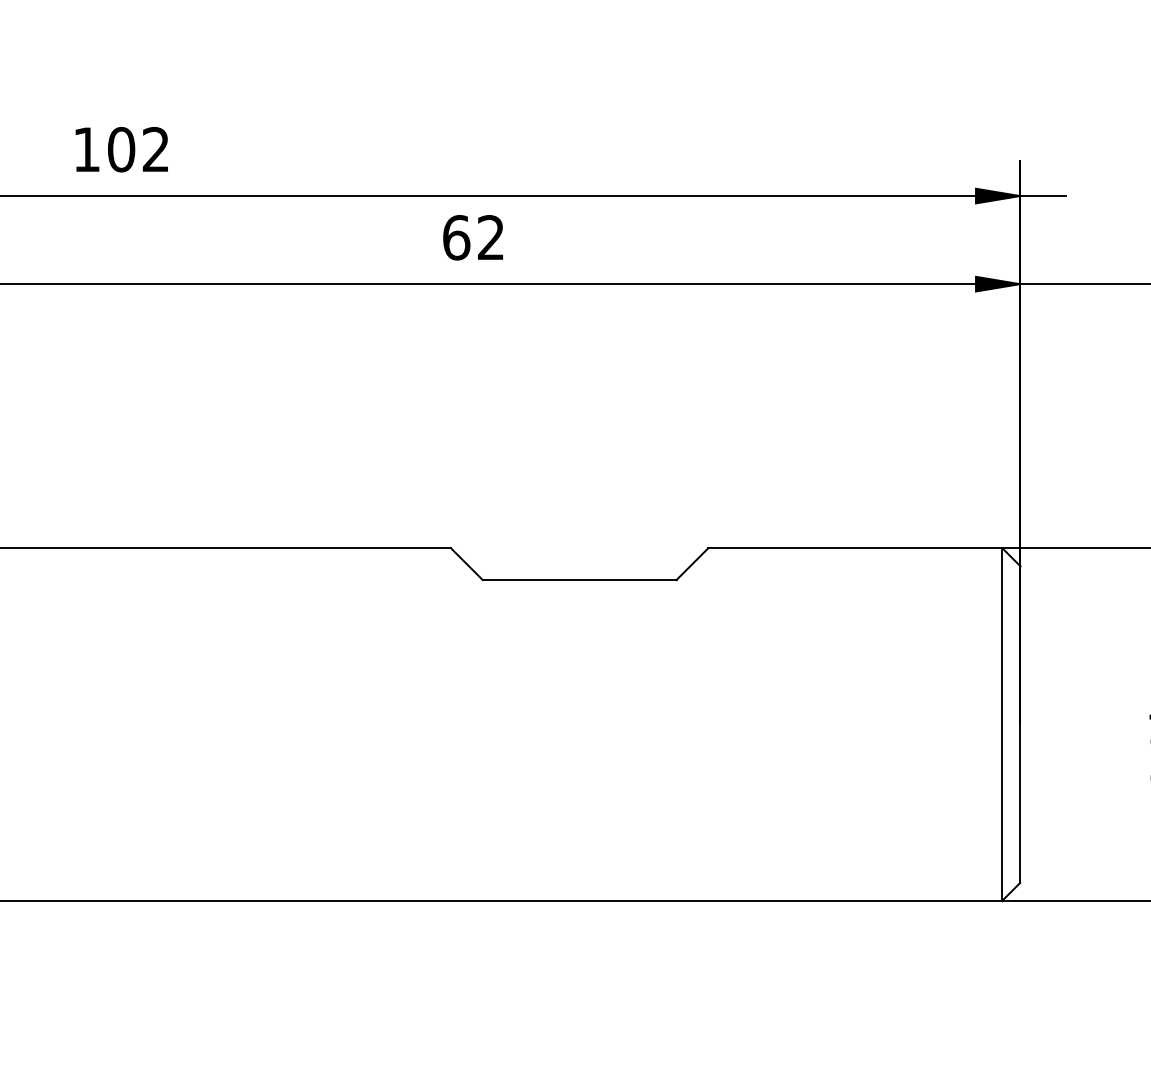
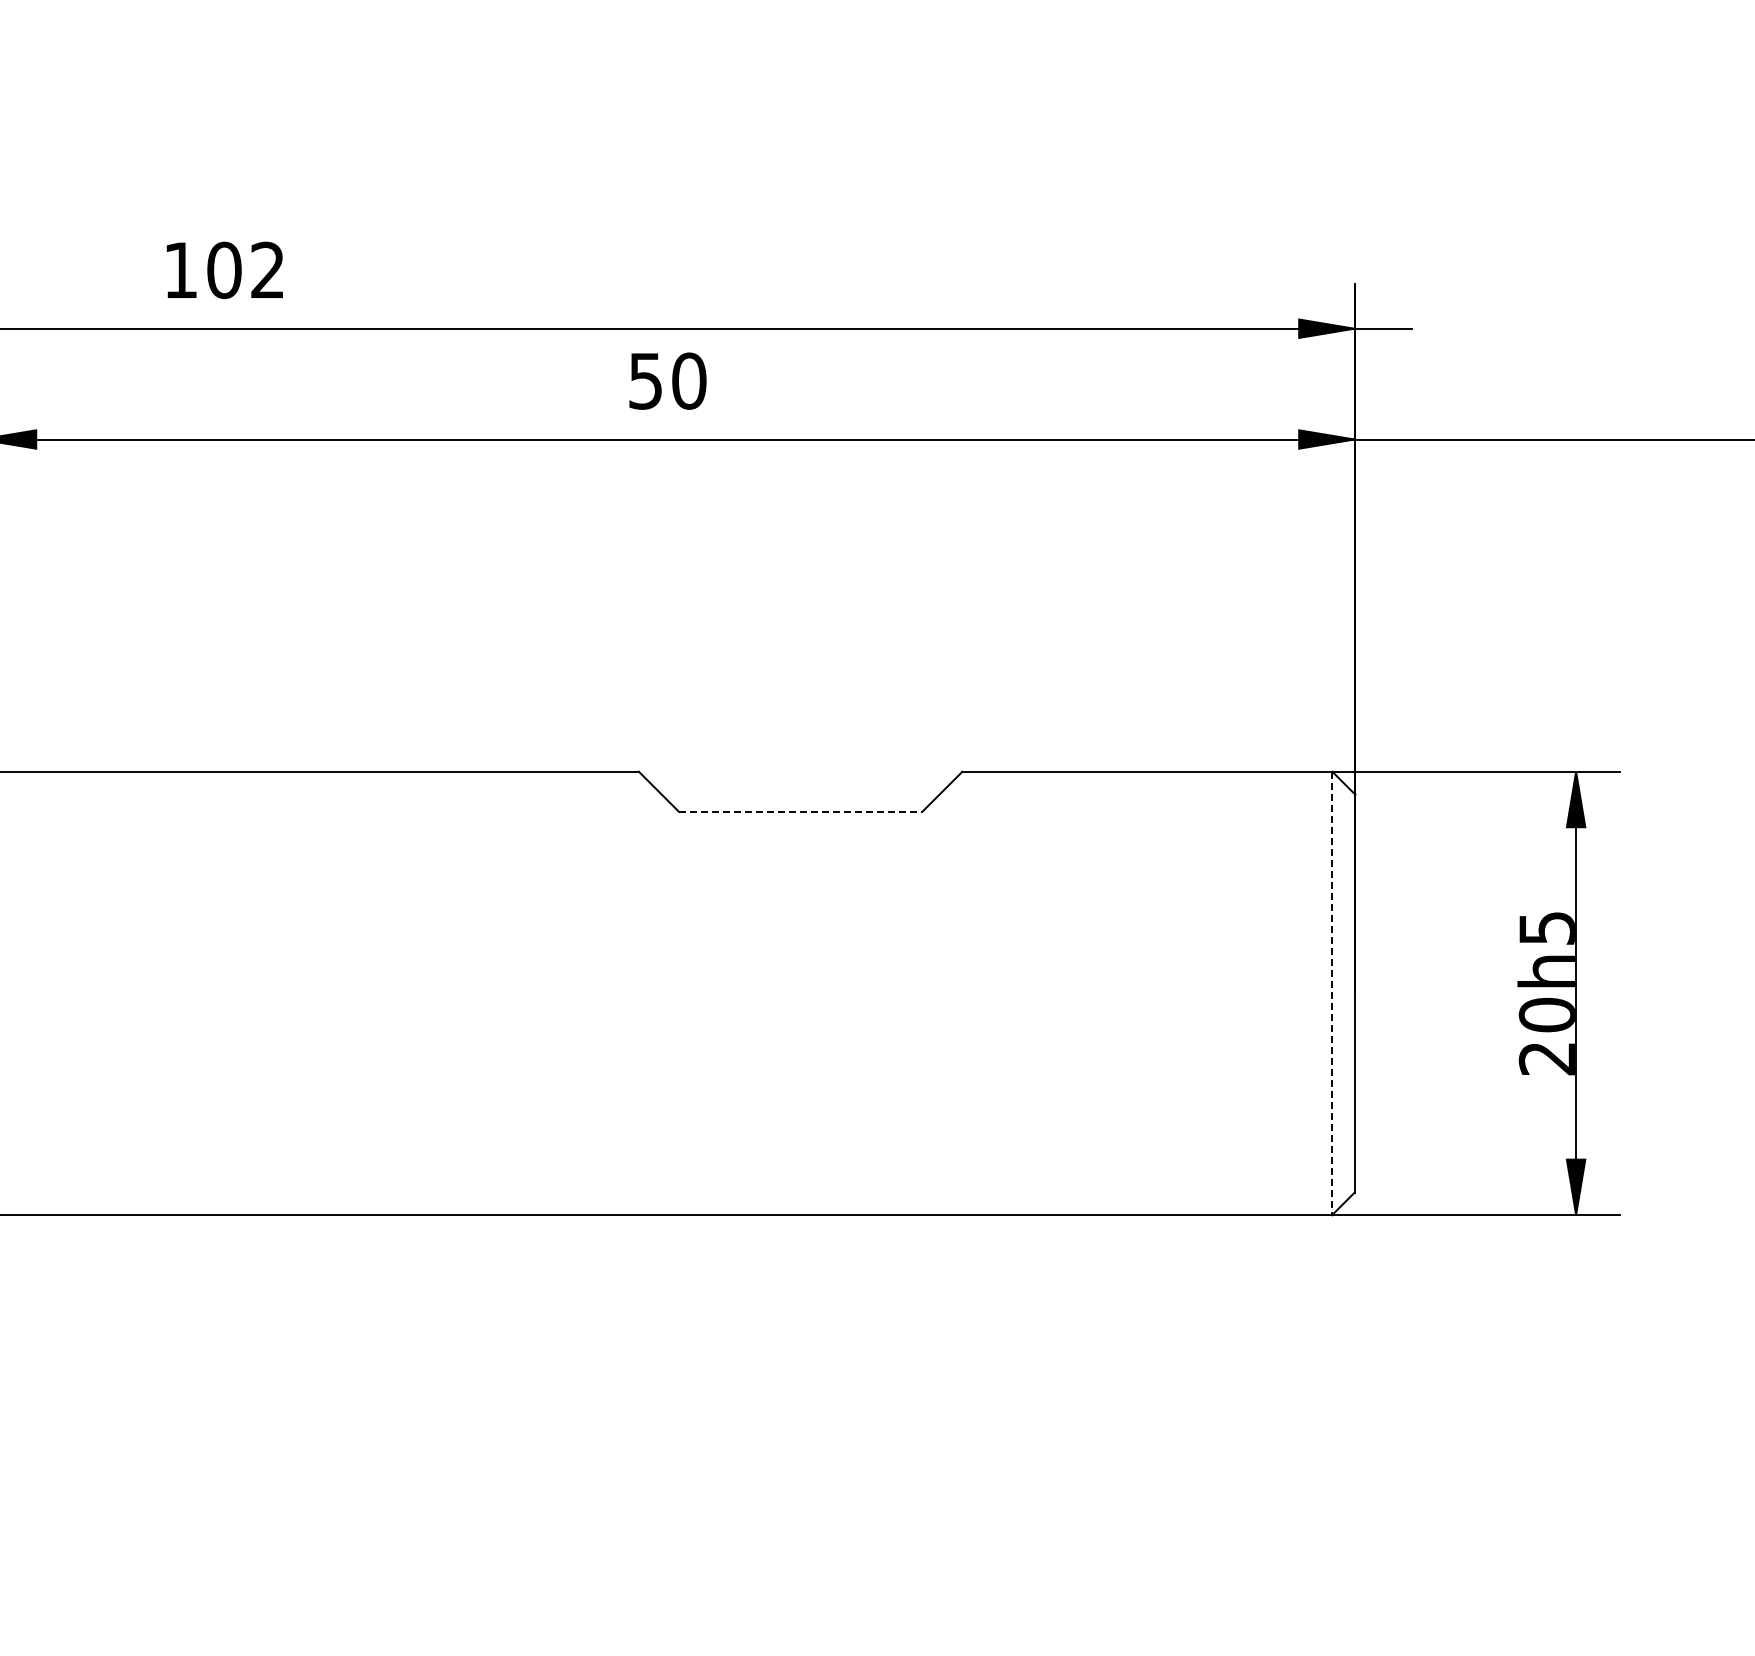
text: (473, 237) -> (667, 380), 62 -> 50
line: (579, 579) -> (800, 811), solid -> dashed
line: (1002, 724) -> (1332, 993), solid -> dashed

